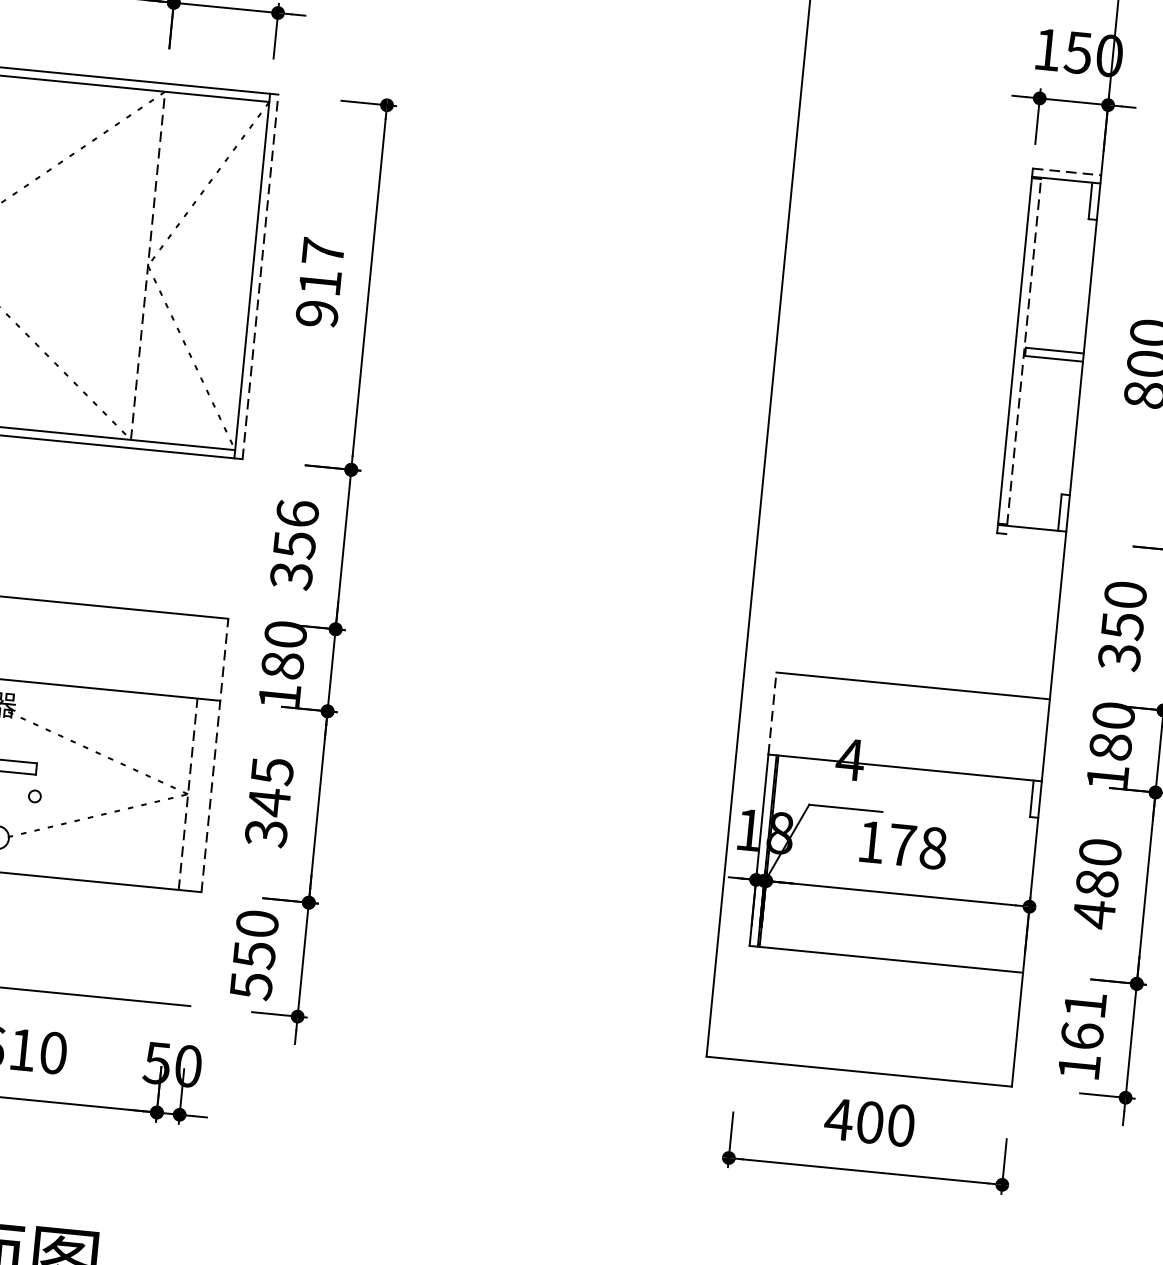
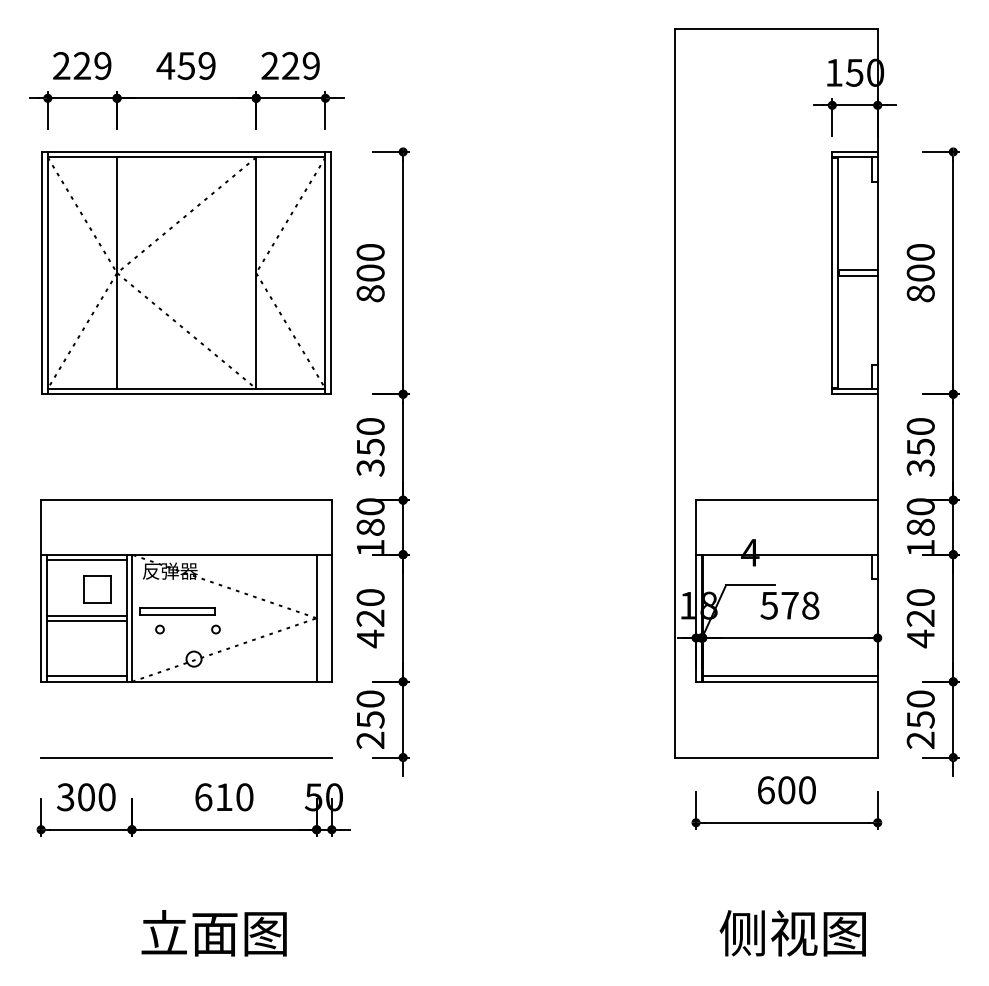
line: (1067, 171) -> (855, 151), dashed -> solid
line: (148, 266) -> (256, 273), dashed -> solid
line: (259, 275) -> (330, 272), dashed -> solid
text: (320, 281) -> (370, 272), 917 -> 800
line: (1024, 352) -> (838, 273), dashed -> solid
text: (297, 512) -> (370, 425), 356 -> 350
line: (1035, 537) -> (857, 394), added
line: (773, 712) -> (696, 526), dashed -> solid
line: (214, 756) -> (331, 591), dashed -> solid
line: (187, 794) -> (316, 618), dashed -> solid
text: (269, 802) -> (370, 618), 345 -> 420
text: (869, 841) -> (768, 605), 178 -> 578
text: (1096, 882) -> (920, 617), 480 -> 420
line: (891, 951) -> (789, 676), added
text: (251, 986) -> (370, 740), 550 -> 250
text: (1081, 1035) -> (920, 719), 161 -> 250
text: (838, 1119) -> (765, 790), 400 -> 600

